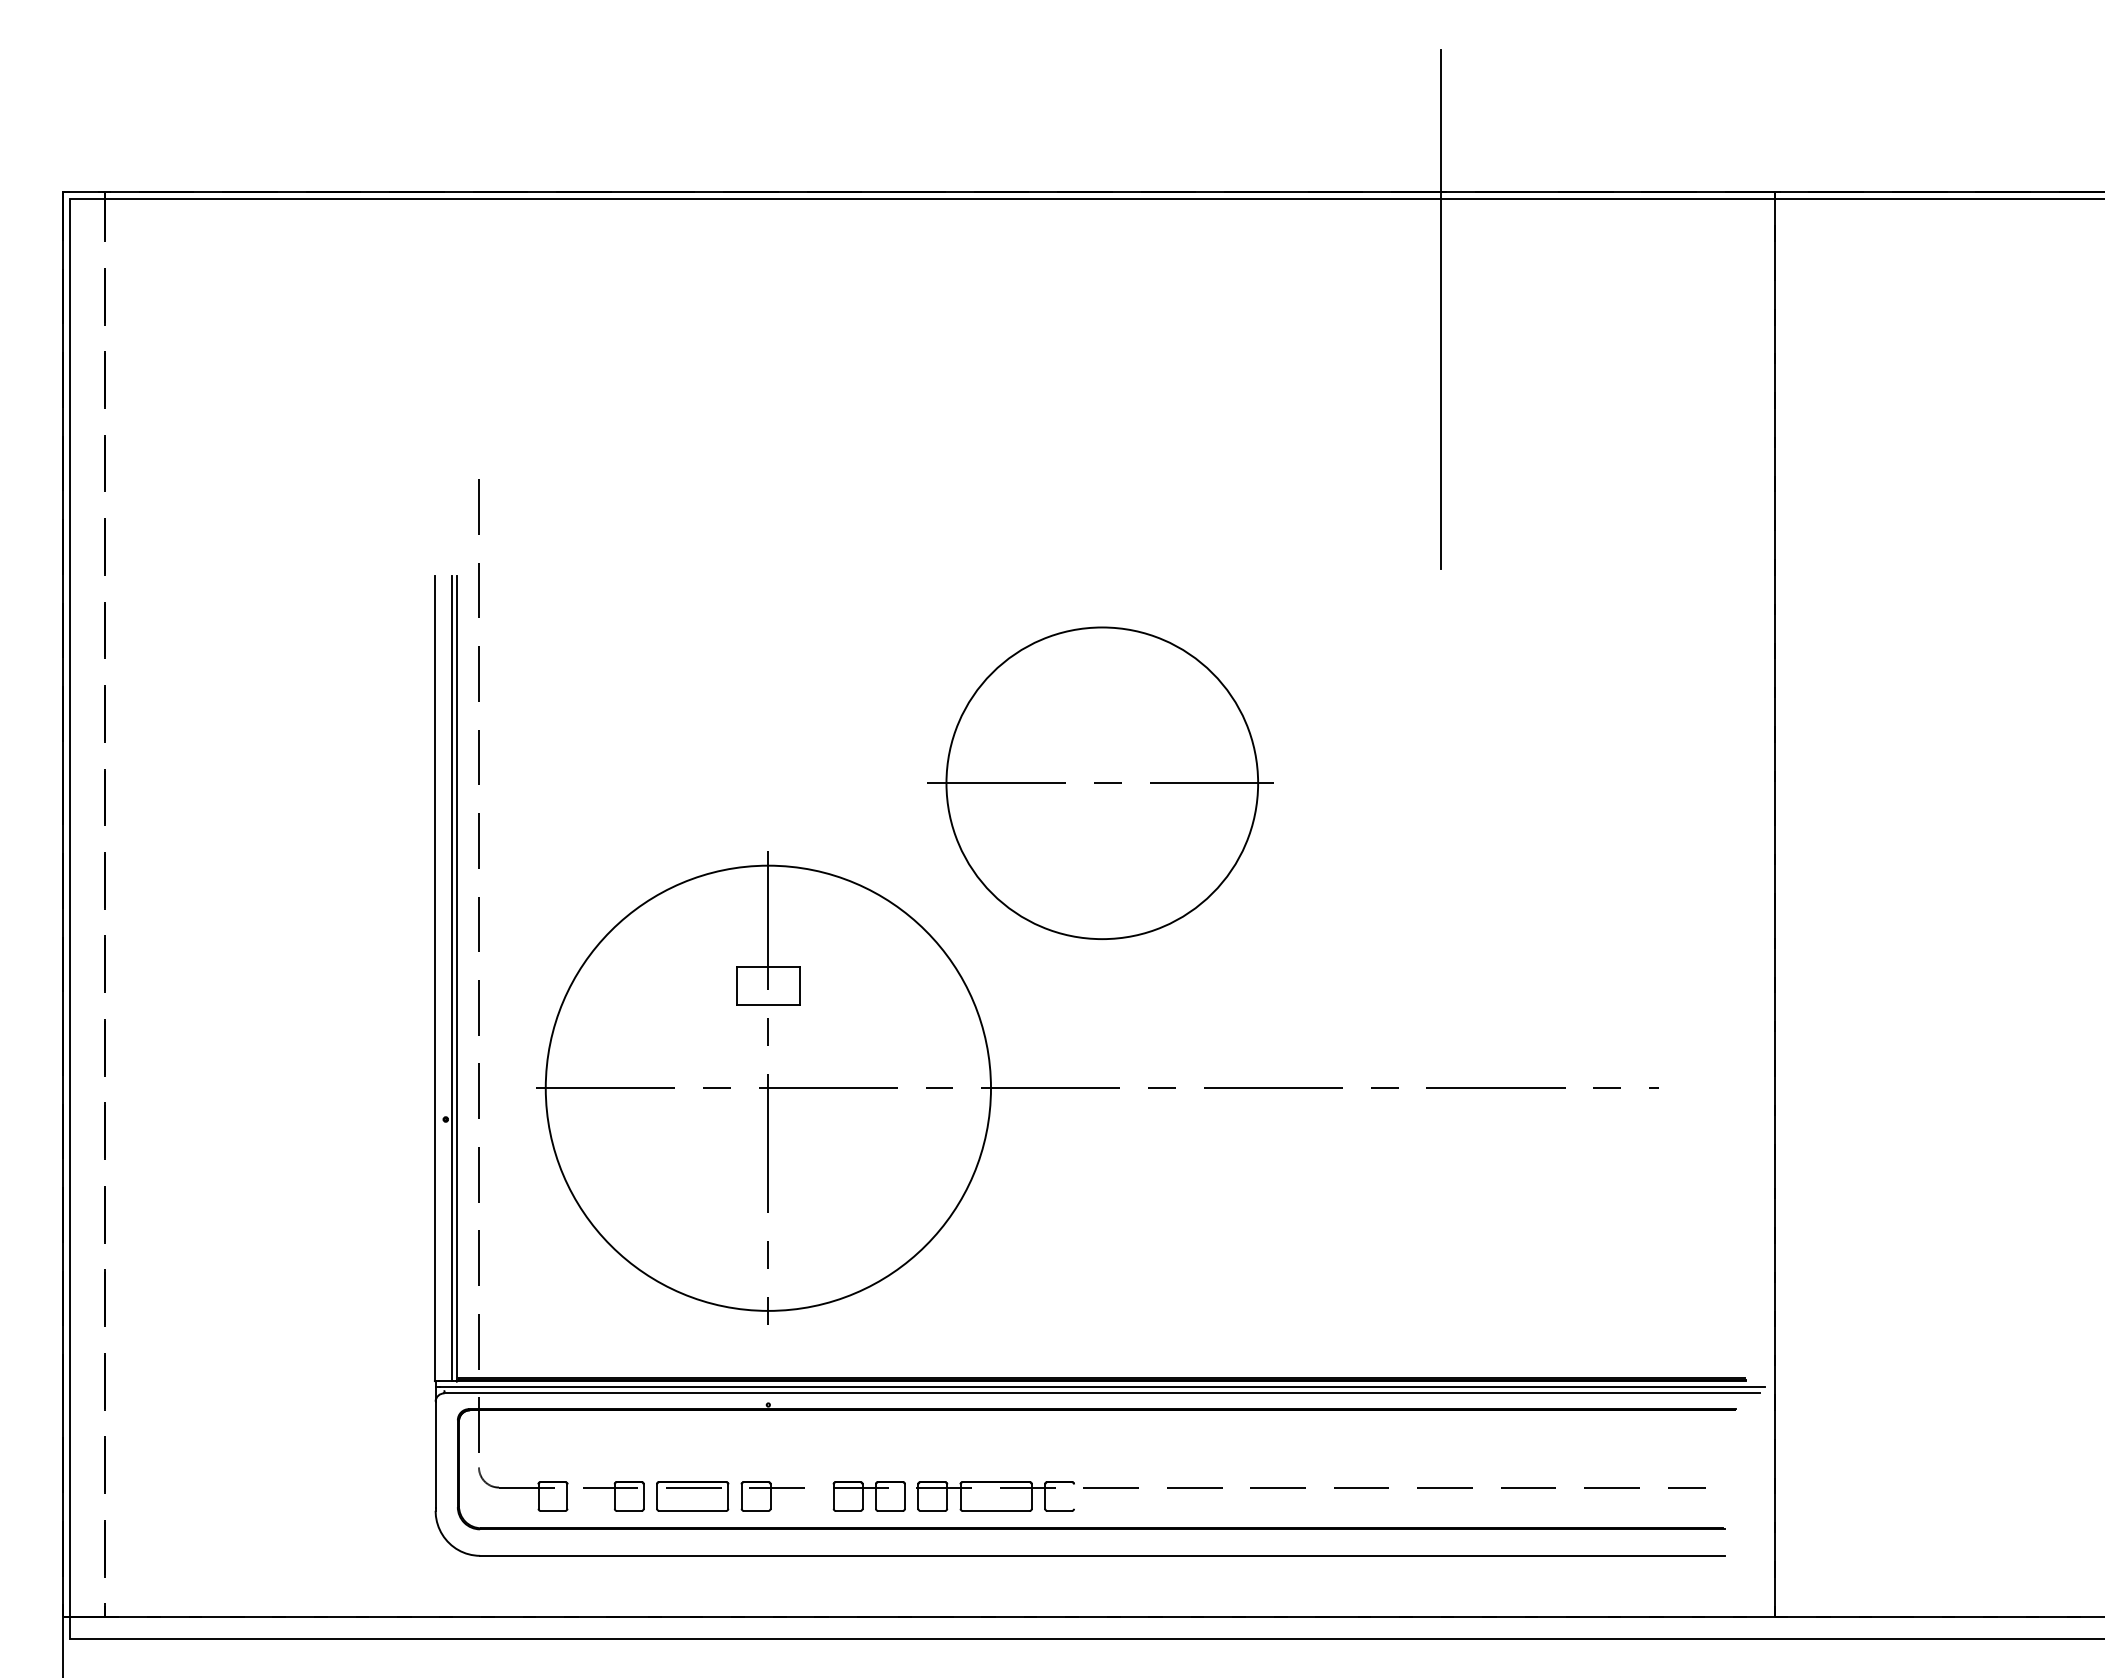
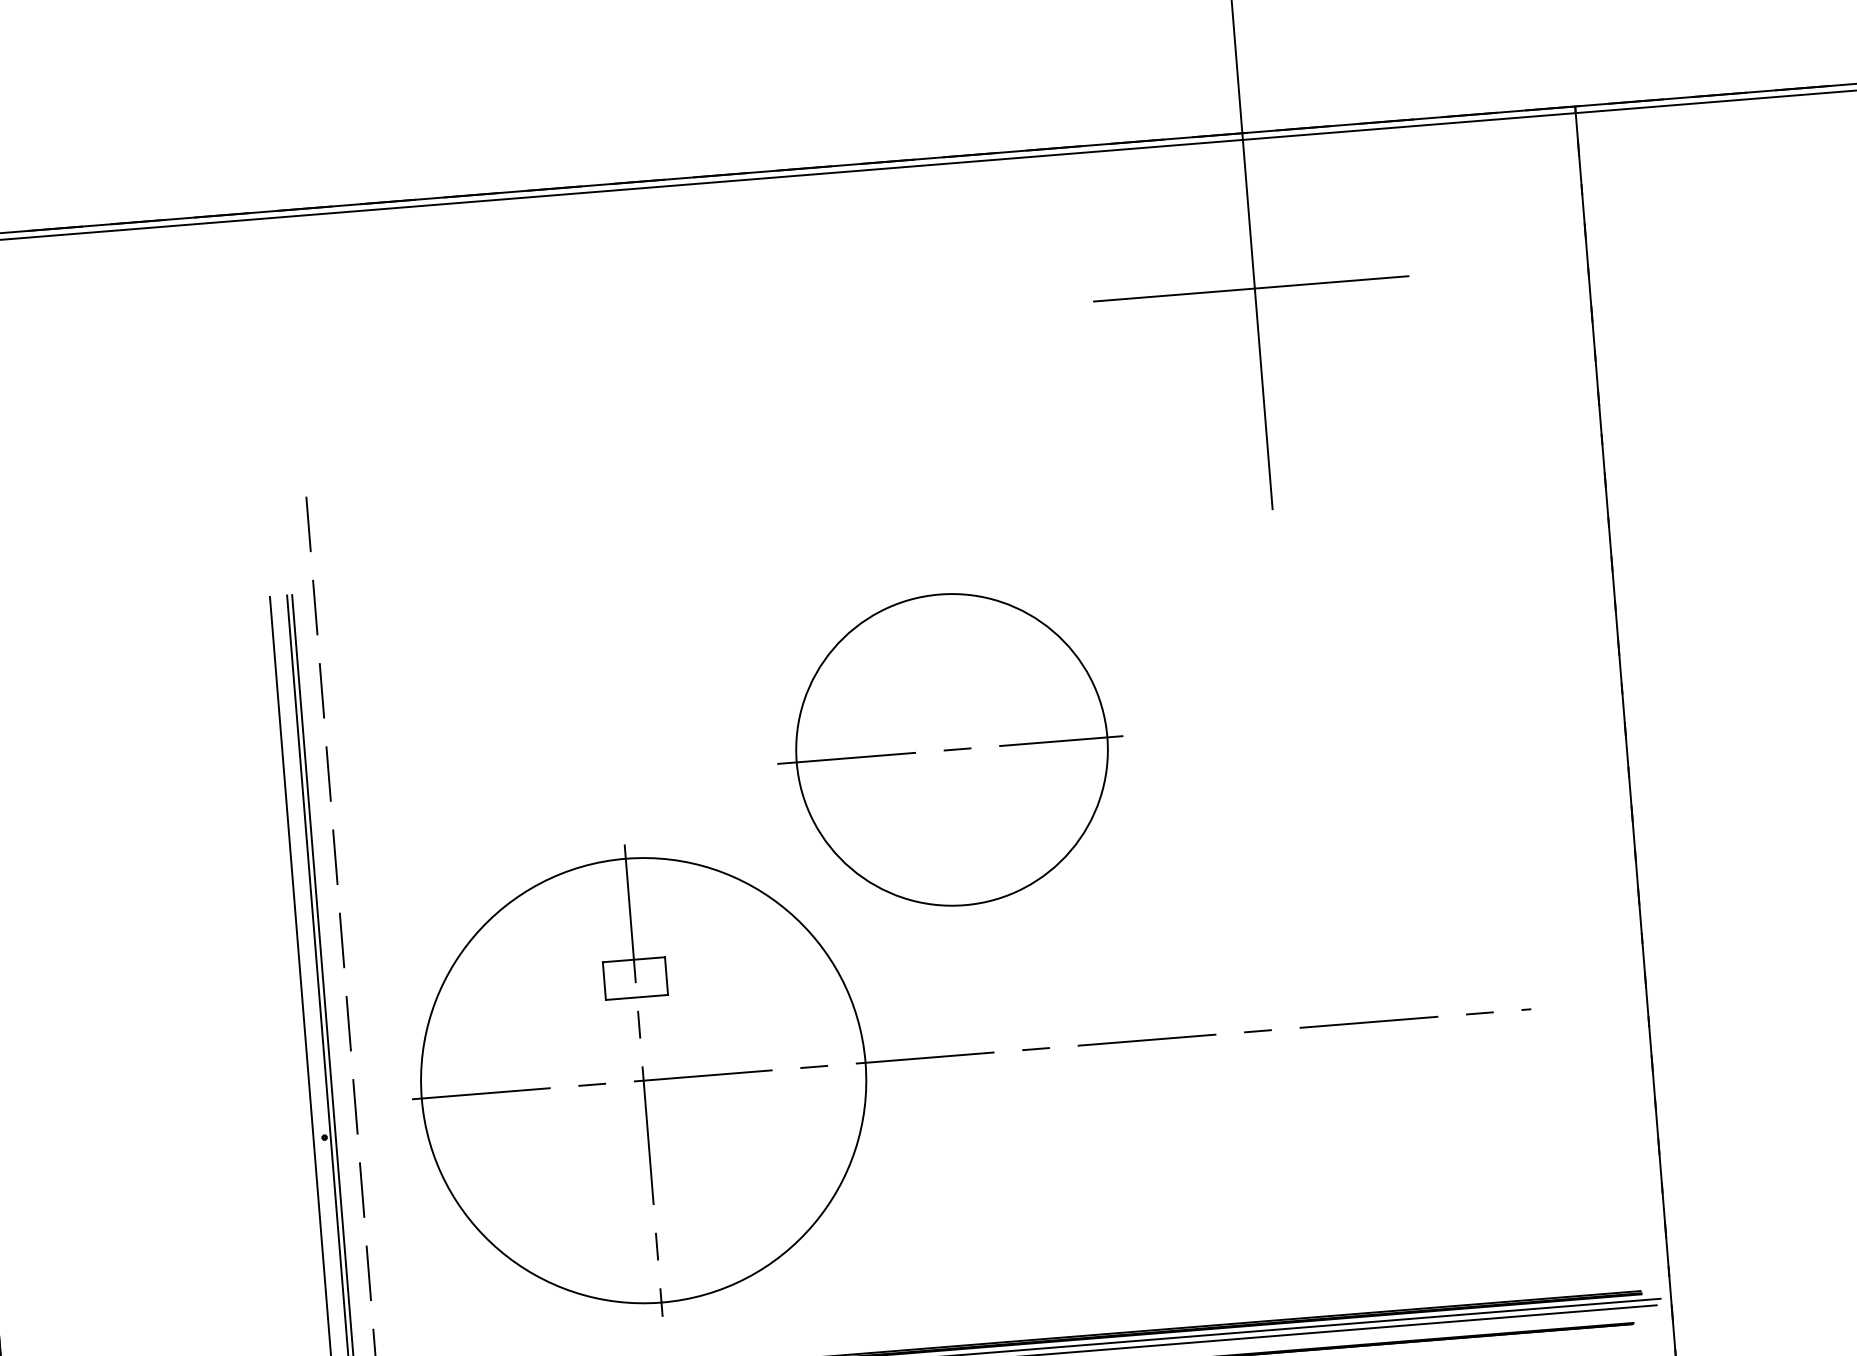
line: (1437, 347) -> (1251, 288), added

